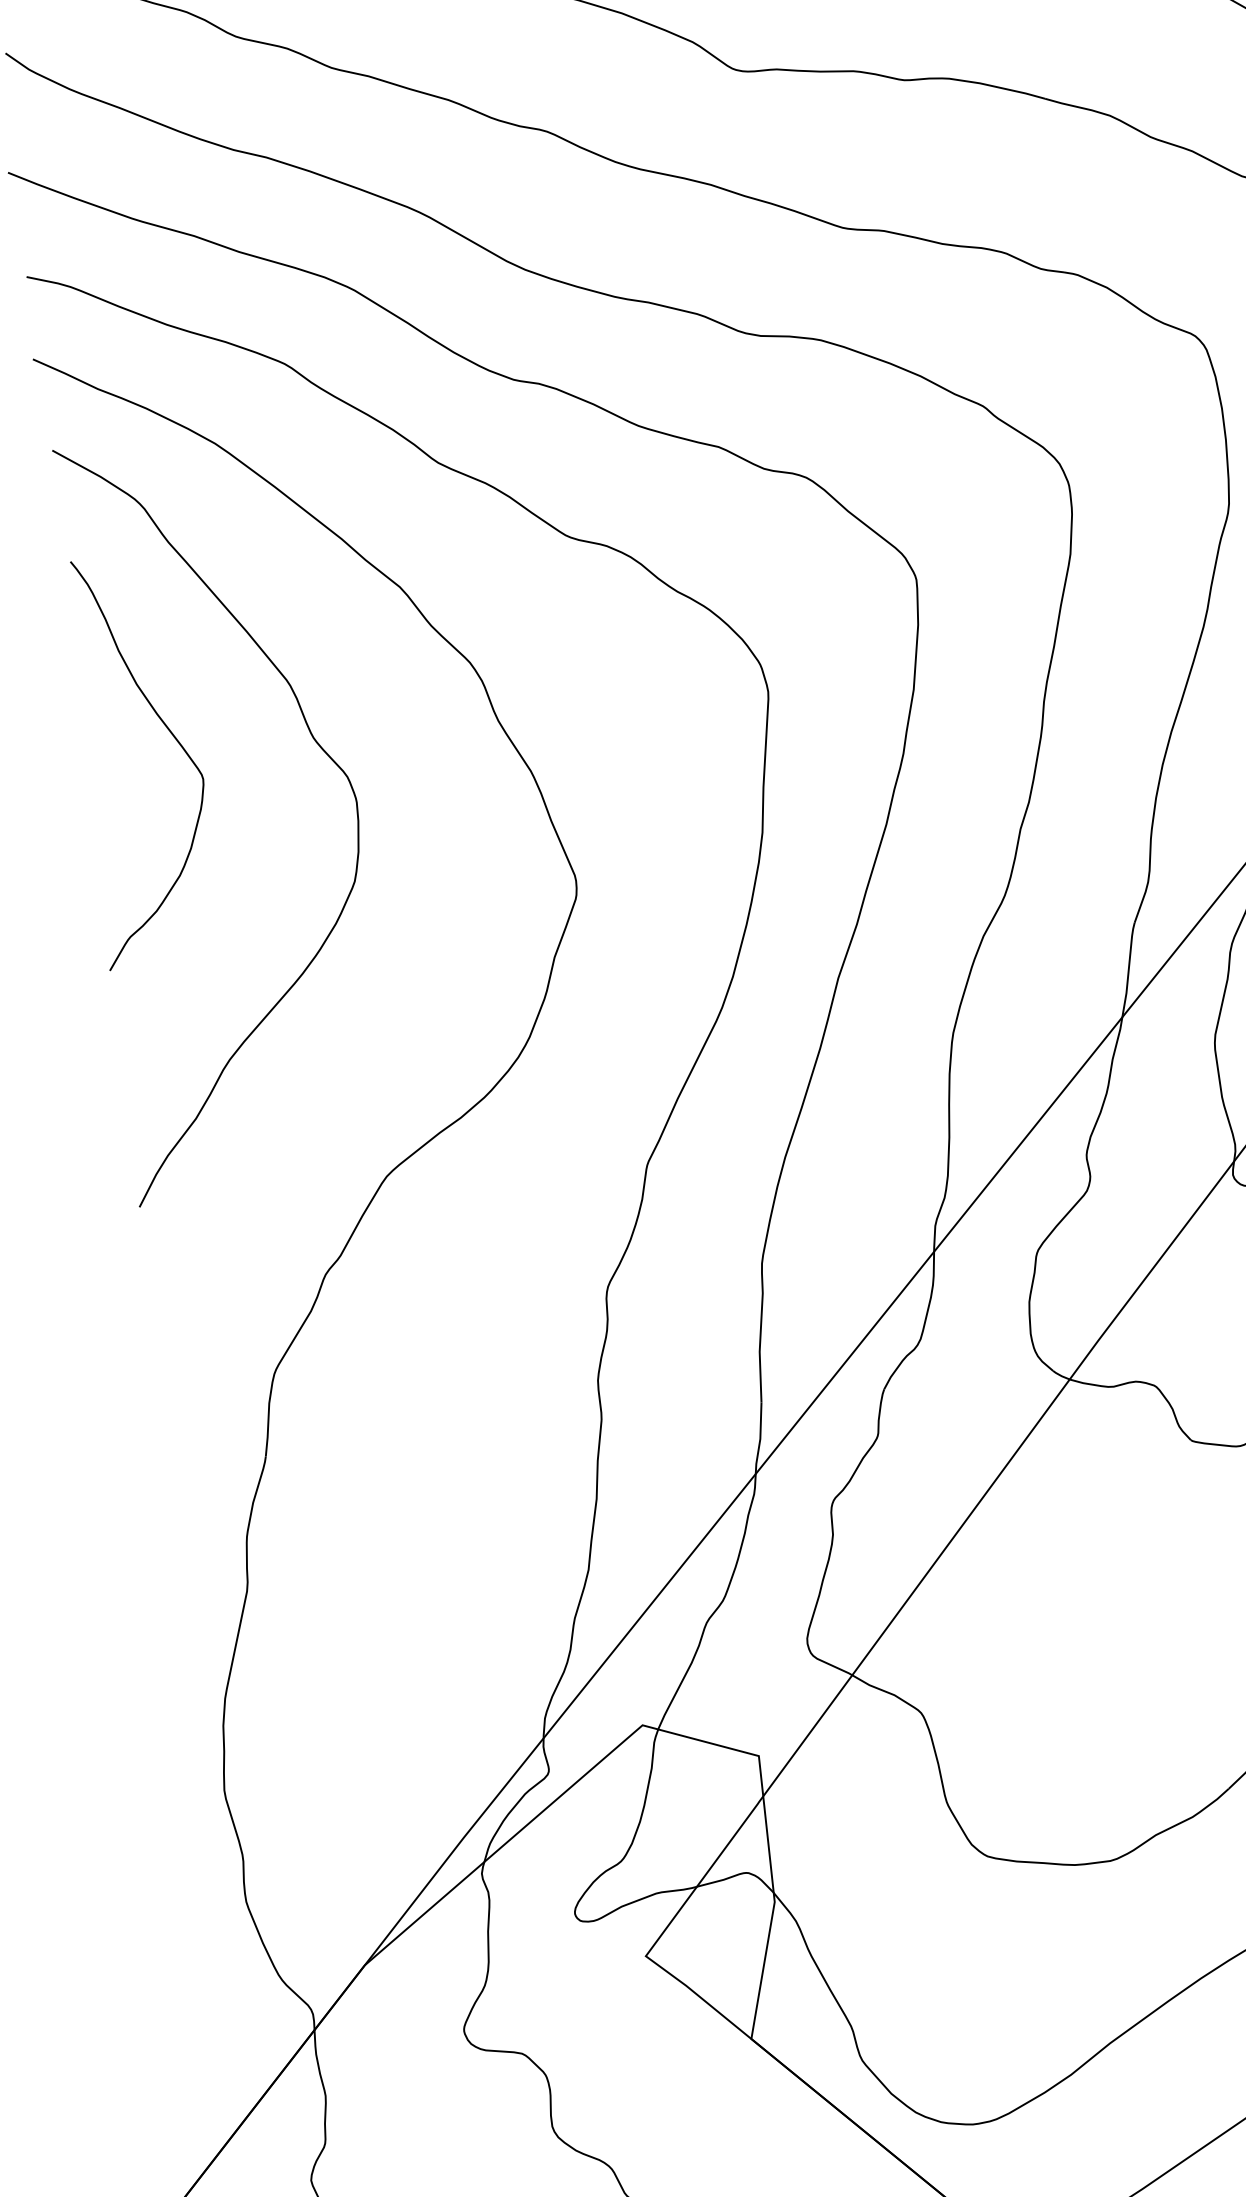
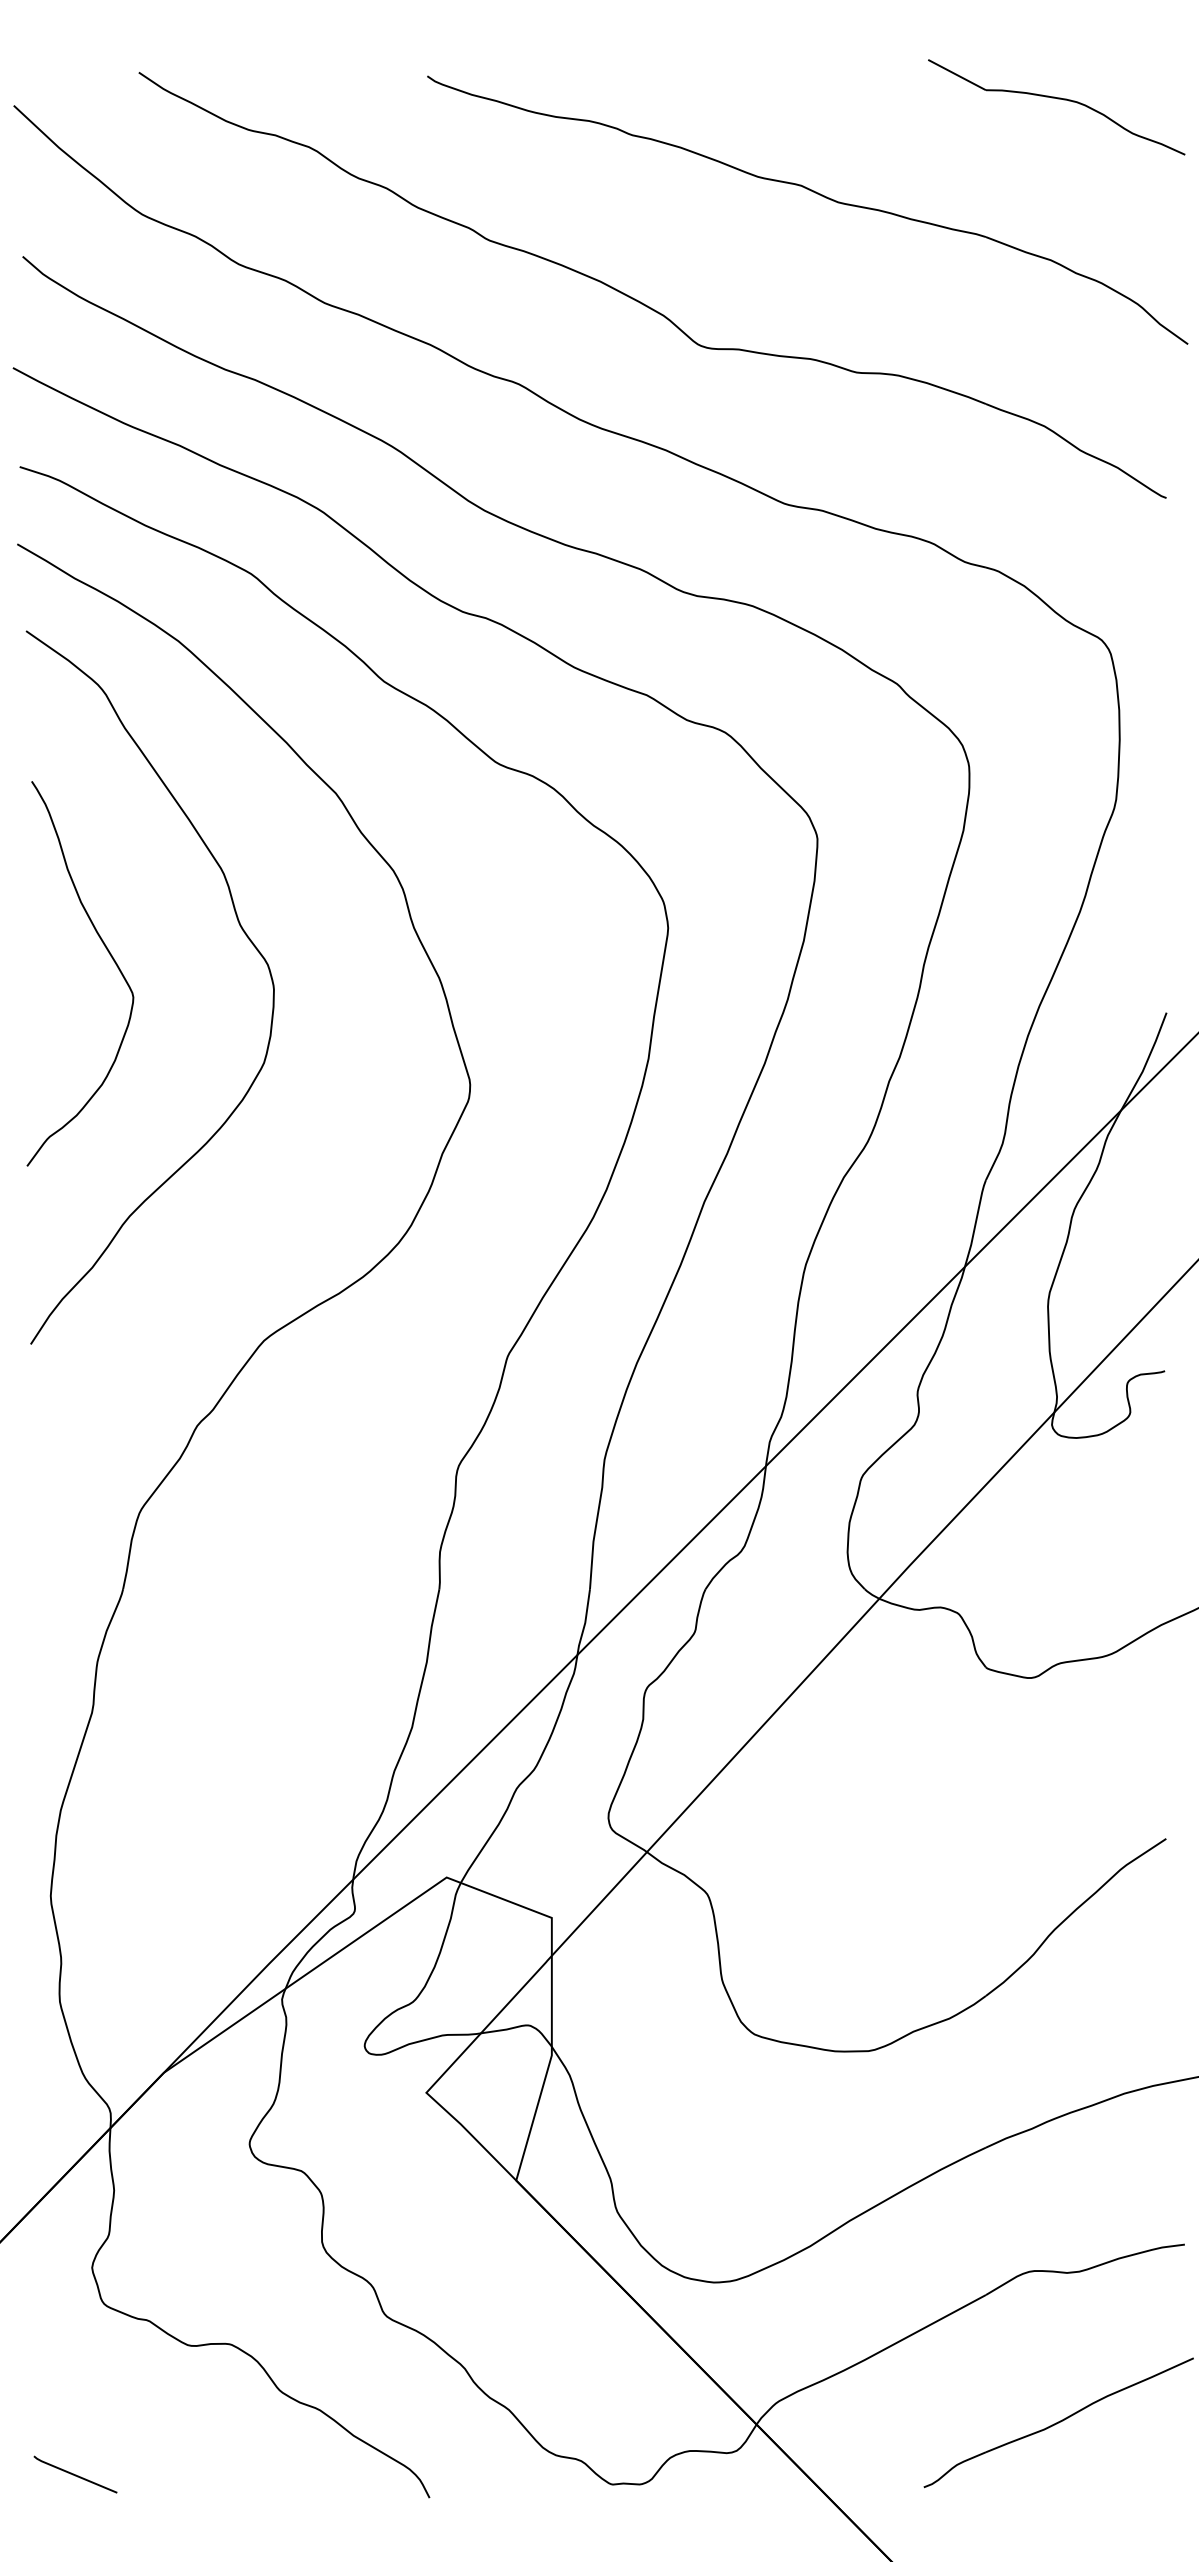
curve: (174, 738) -> (110, 956), moved

